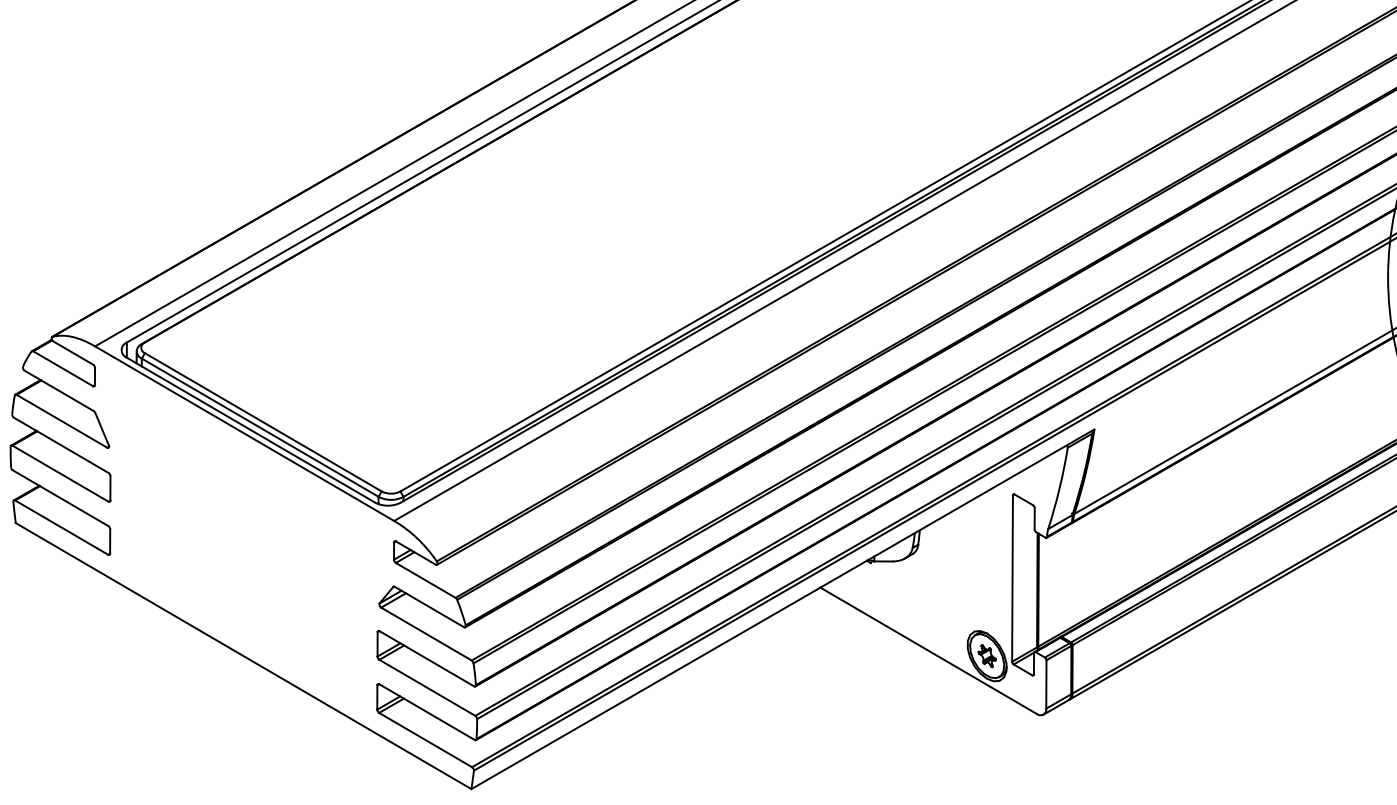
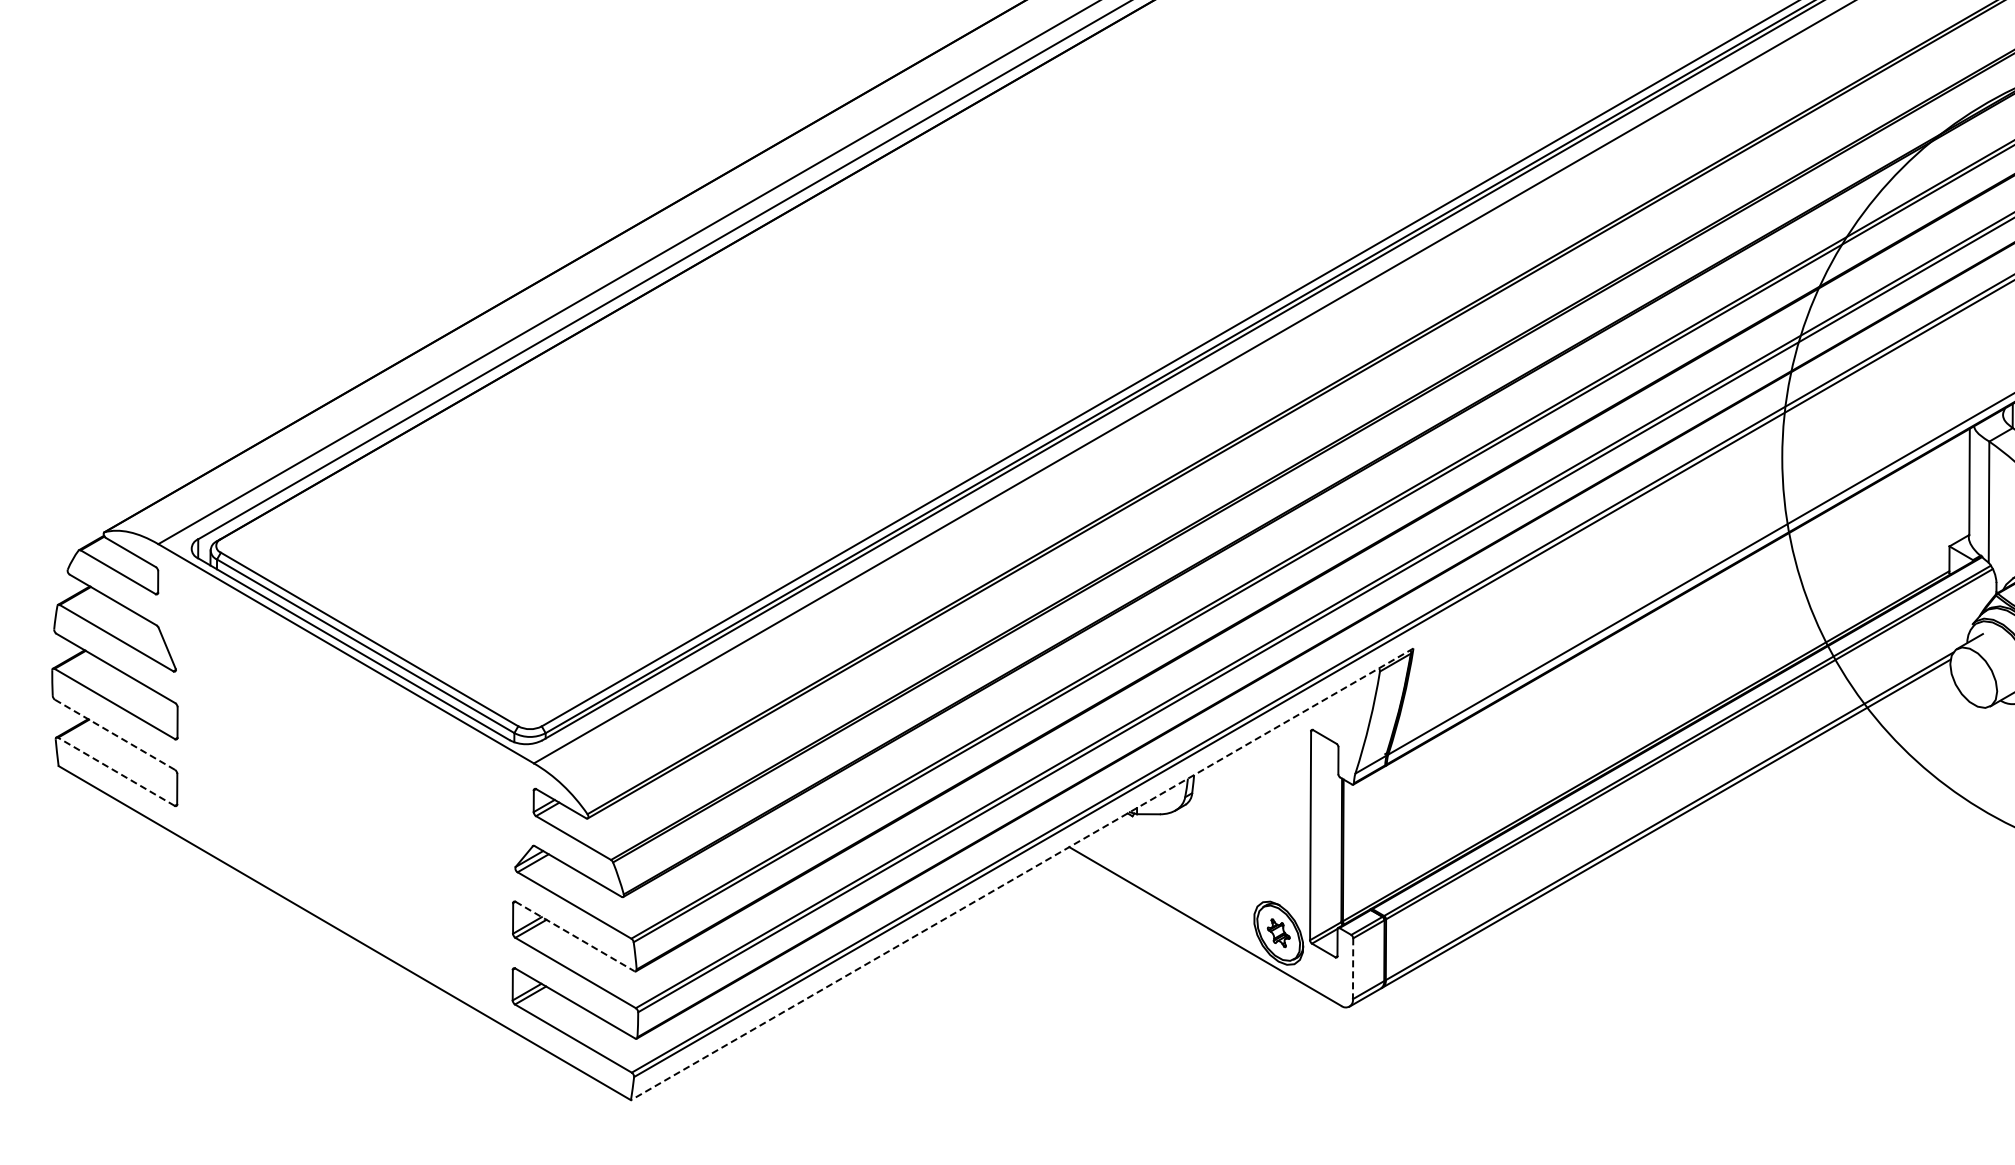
line: (60, 497) -> (114, 734), solid -> dashed
line: (61, 527) -> (116, 771), solid -> dashed
line: (783, 609) -> (1022, 874), solid -> dashed
line: (426, 658) -> (574, 936), solid -> dashed
line: (1046, 685) -> (1353, 969), solid -> dashed

